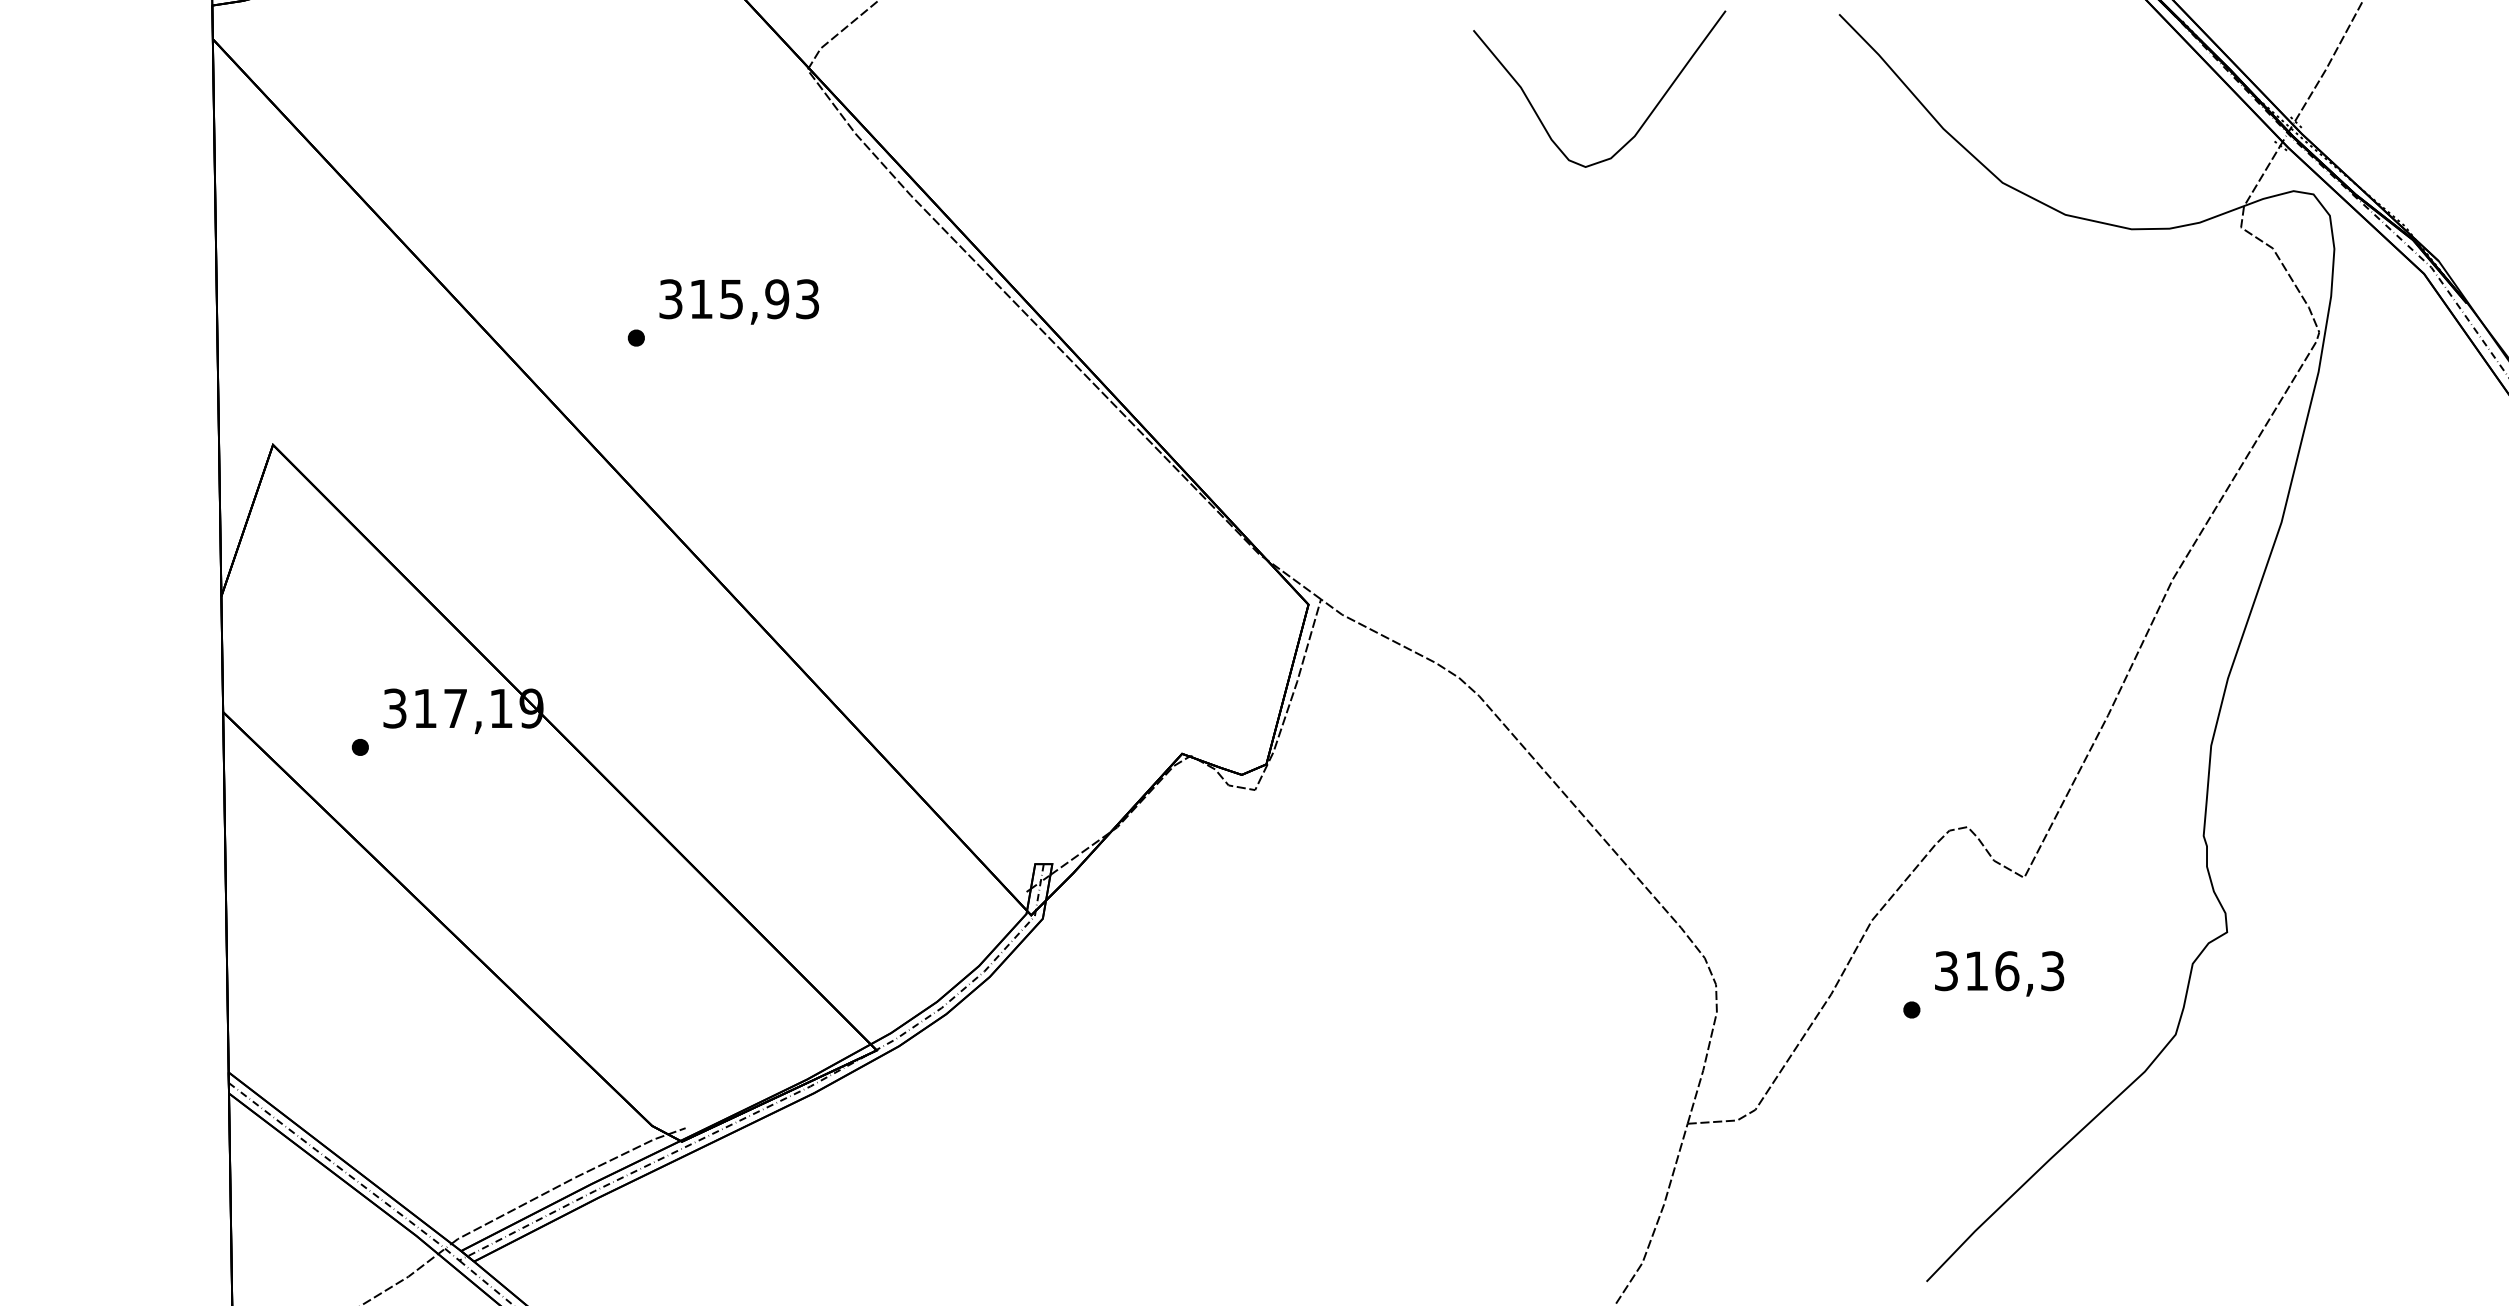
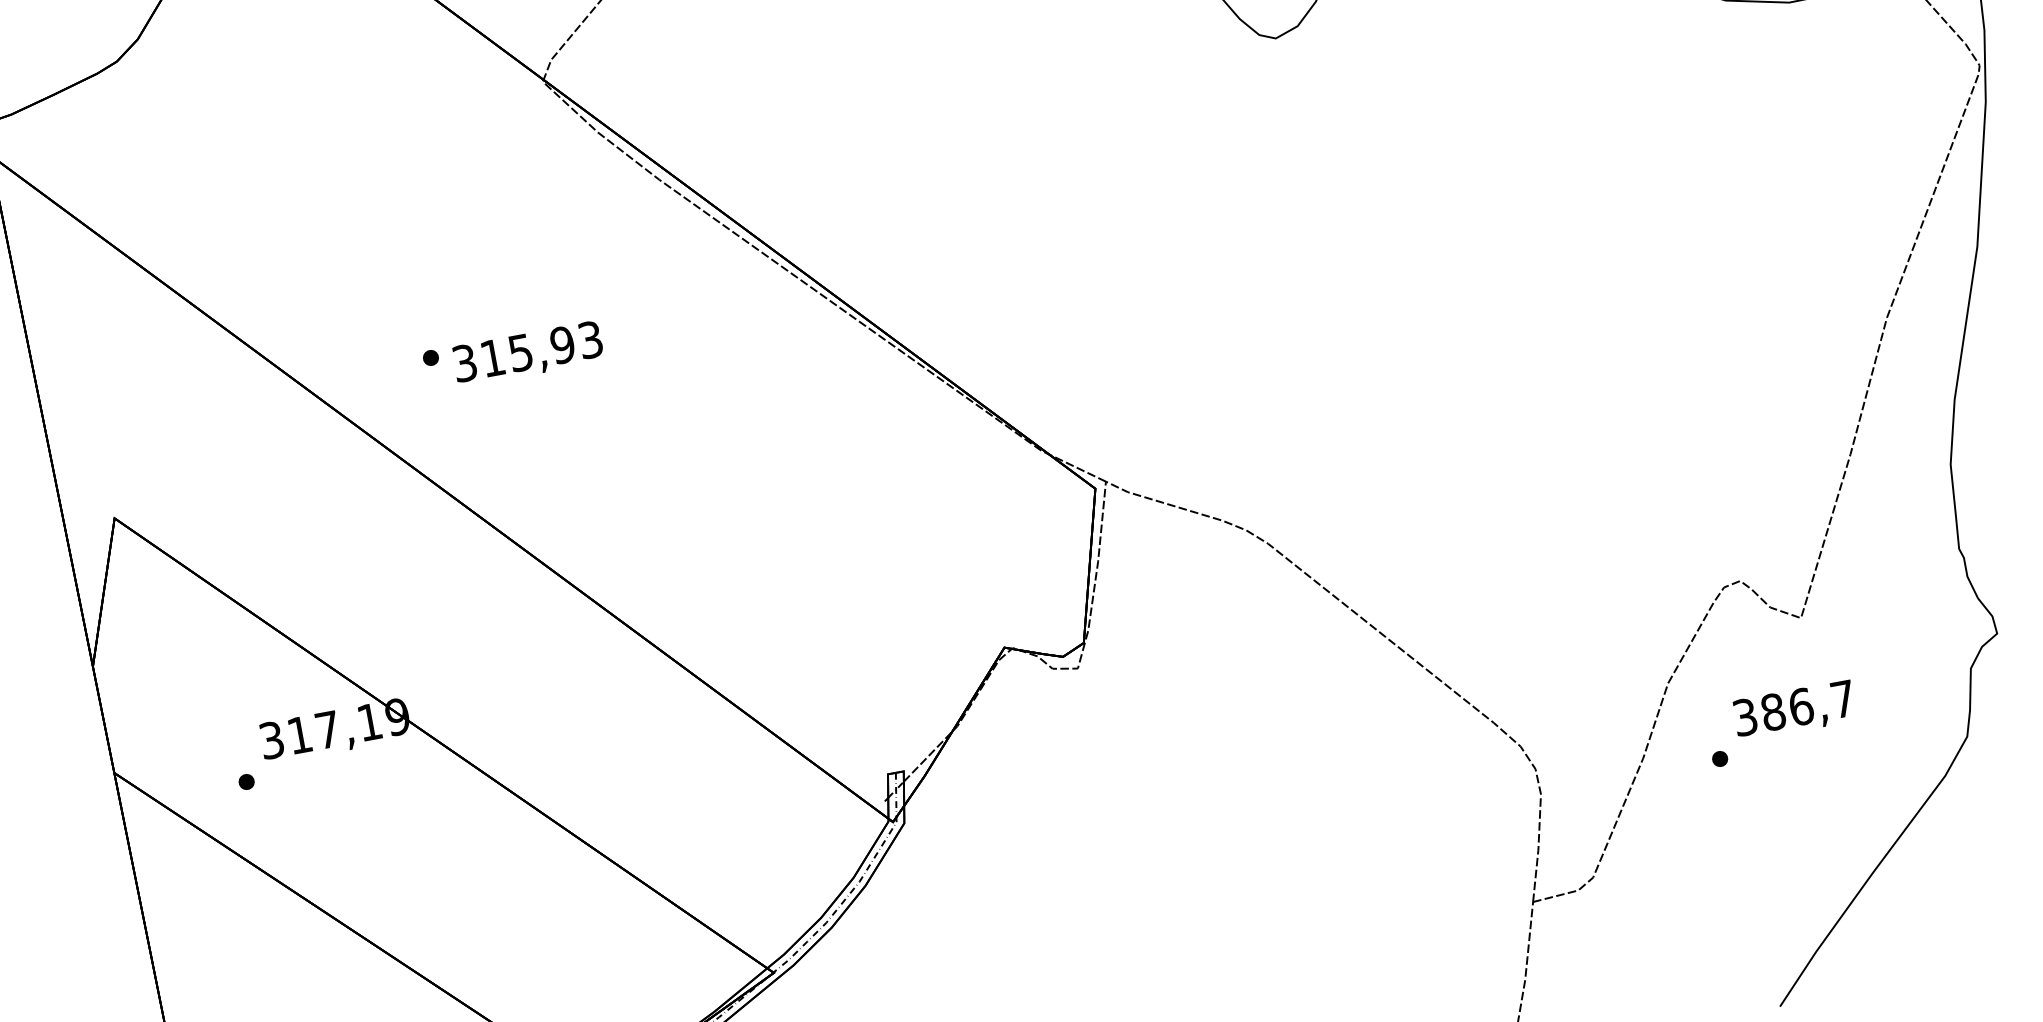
text: (738, 301) -> (527, 353), moved
text: (2014, 971) -> (1808, 706), 316,3 -> 386,7

